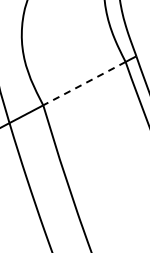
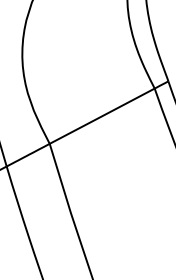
line: (84, 83) -> (102, 116), dashed -> solid

